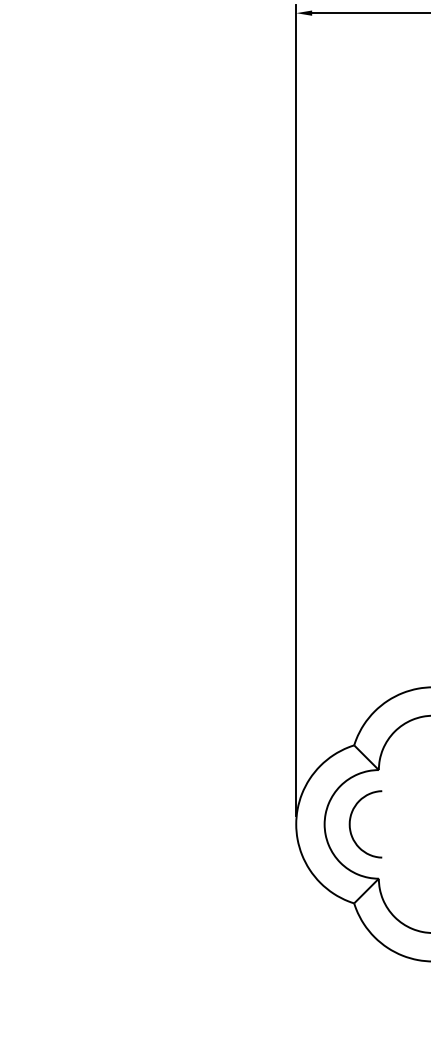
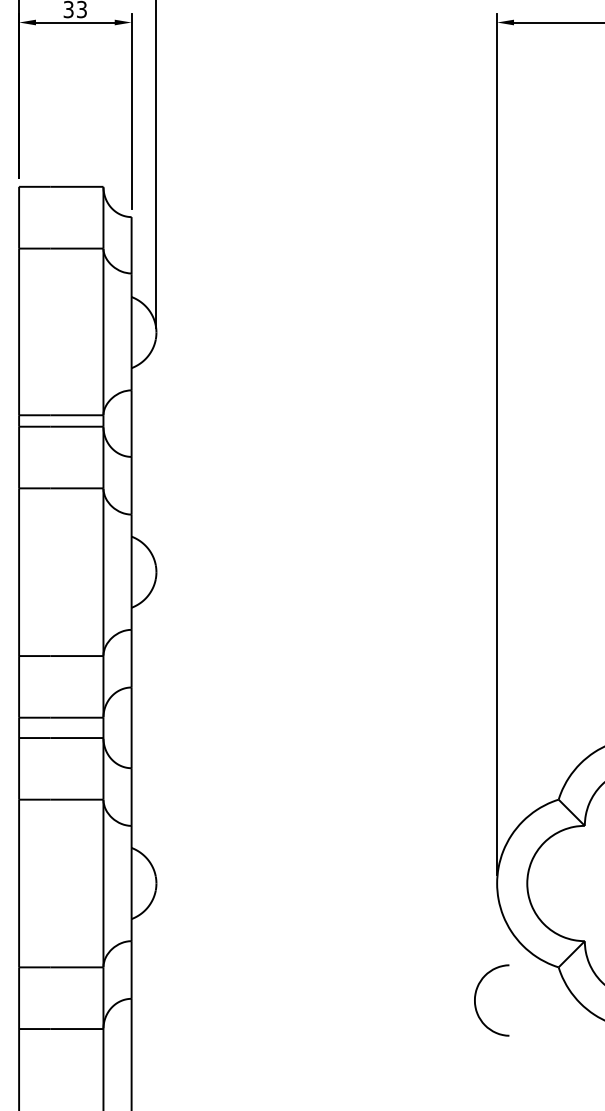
curve: (351, 819) -> (476, 995), moved

